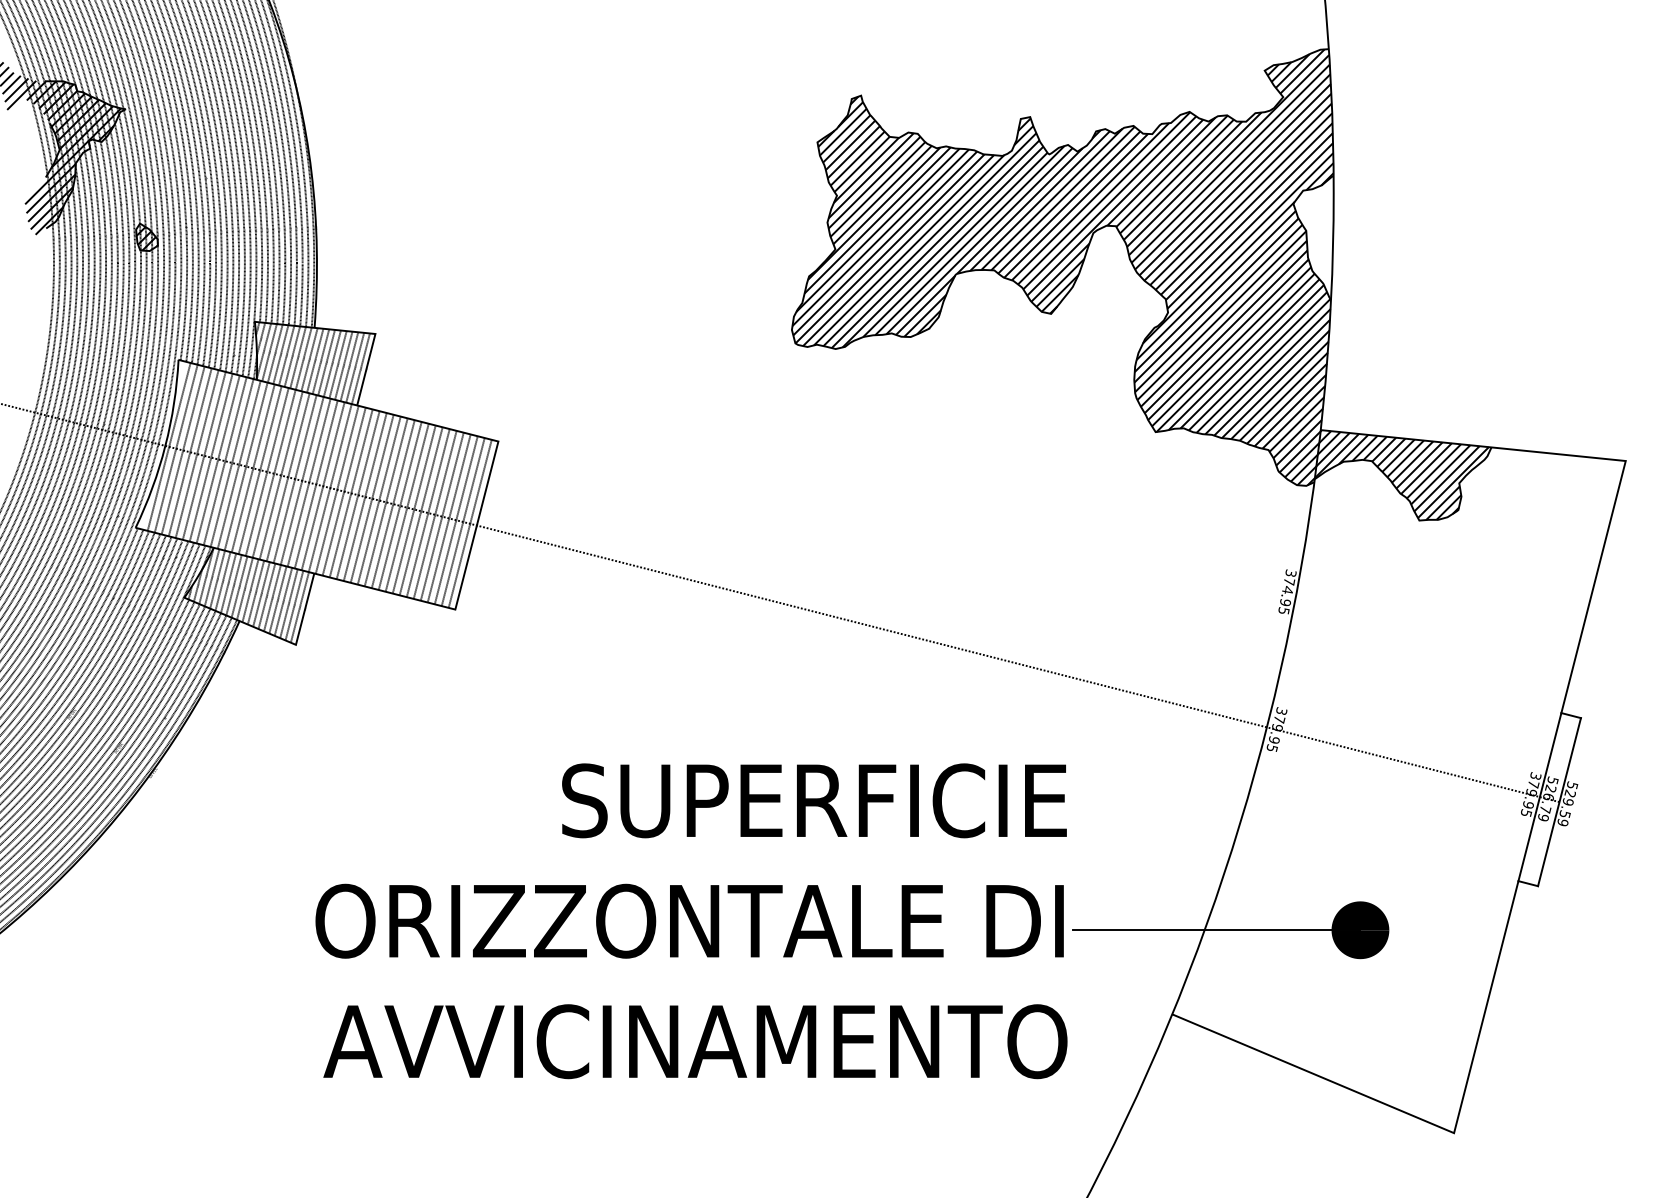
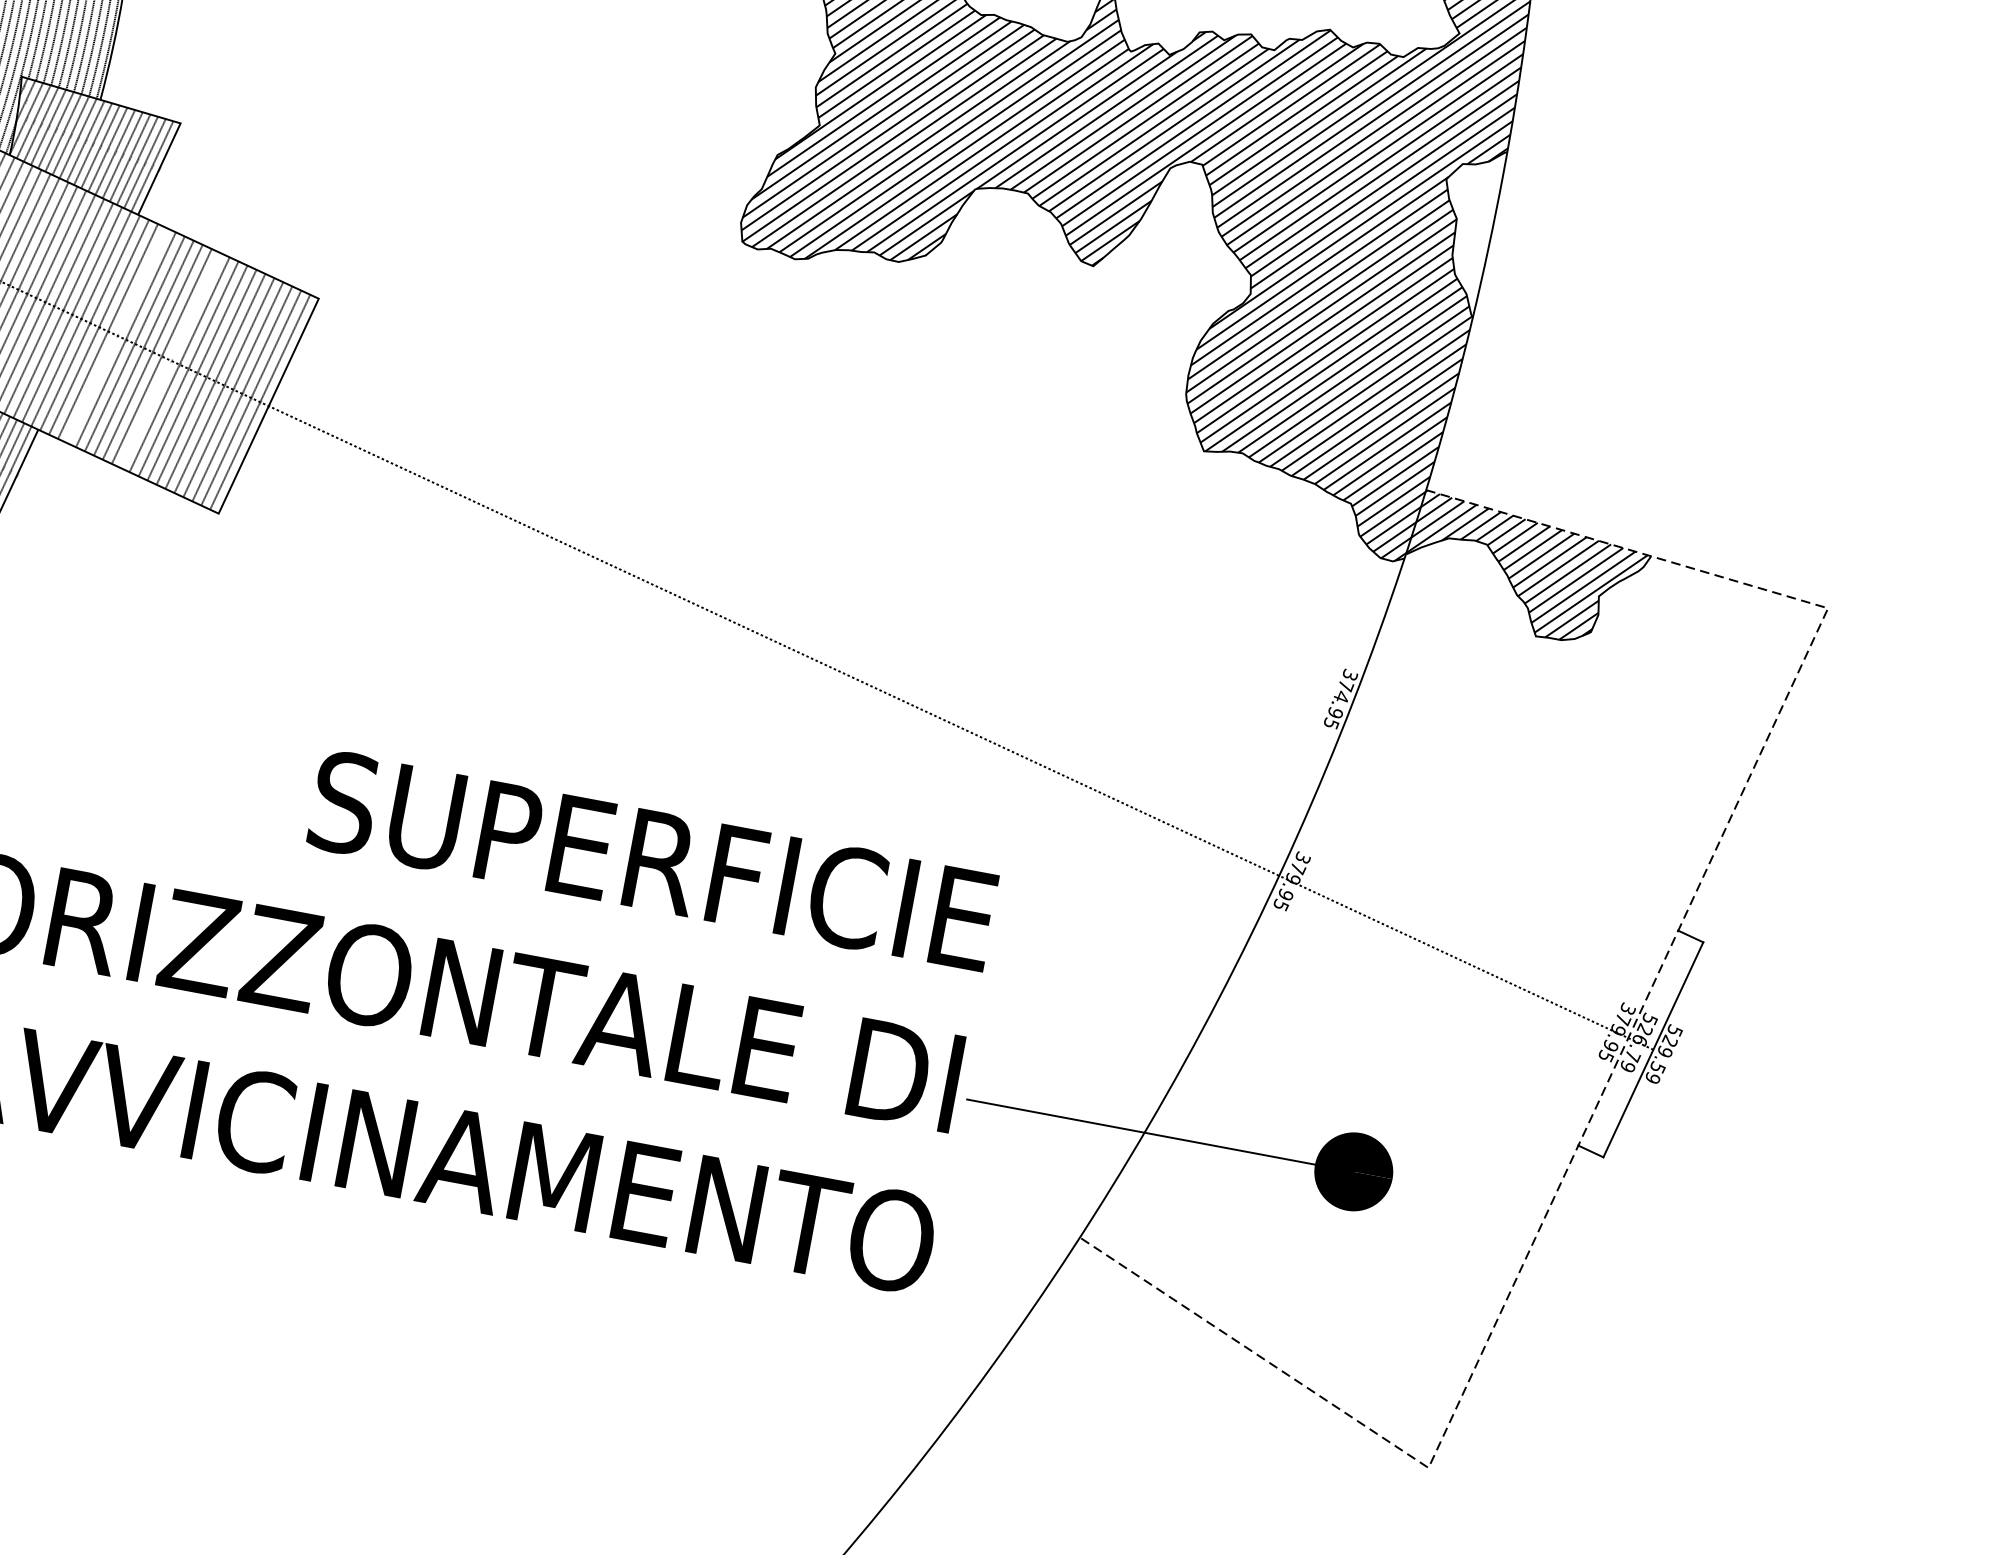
line: (357, 495) -> (115, 335), removed
line: (399, 505) -> (169, 359), removed
line: (1539, 797) -> (1627, 1038), solid -> dashed

